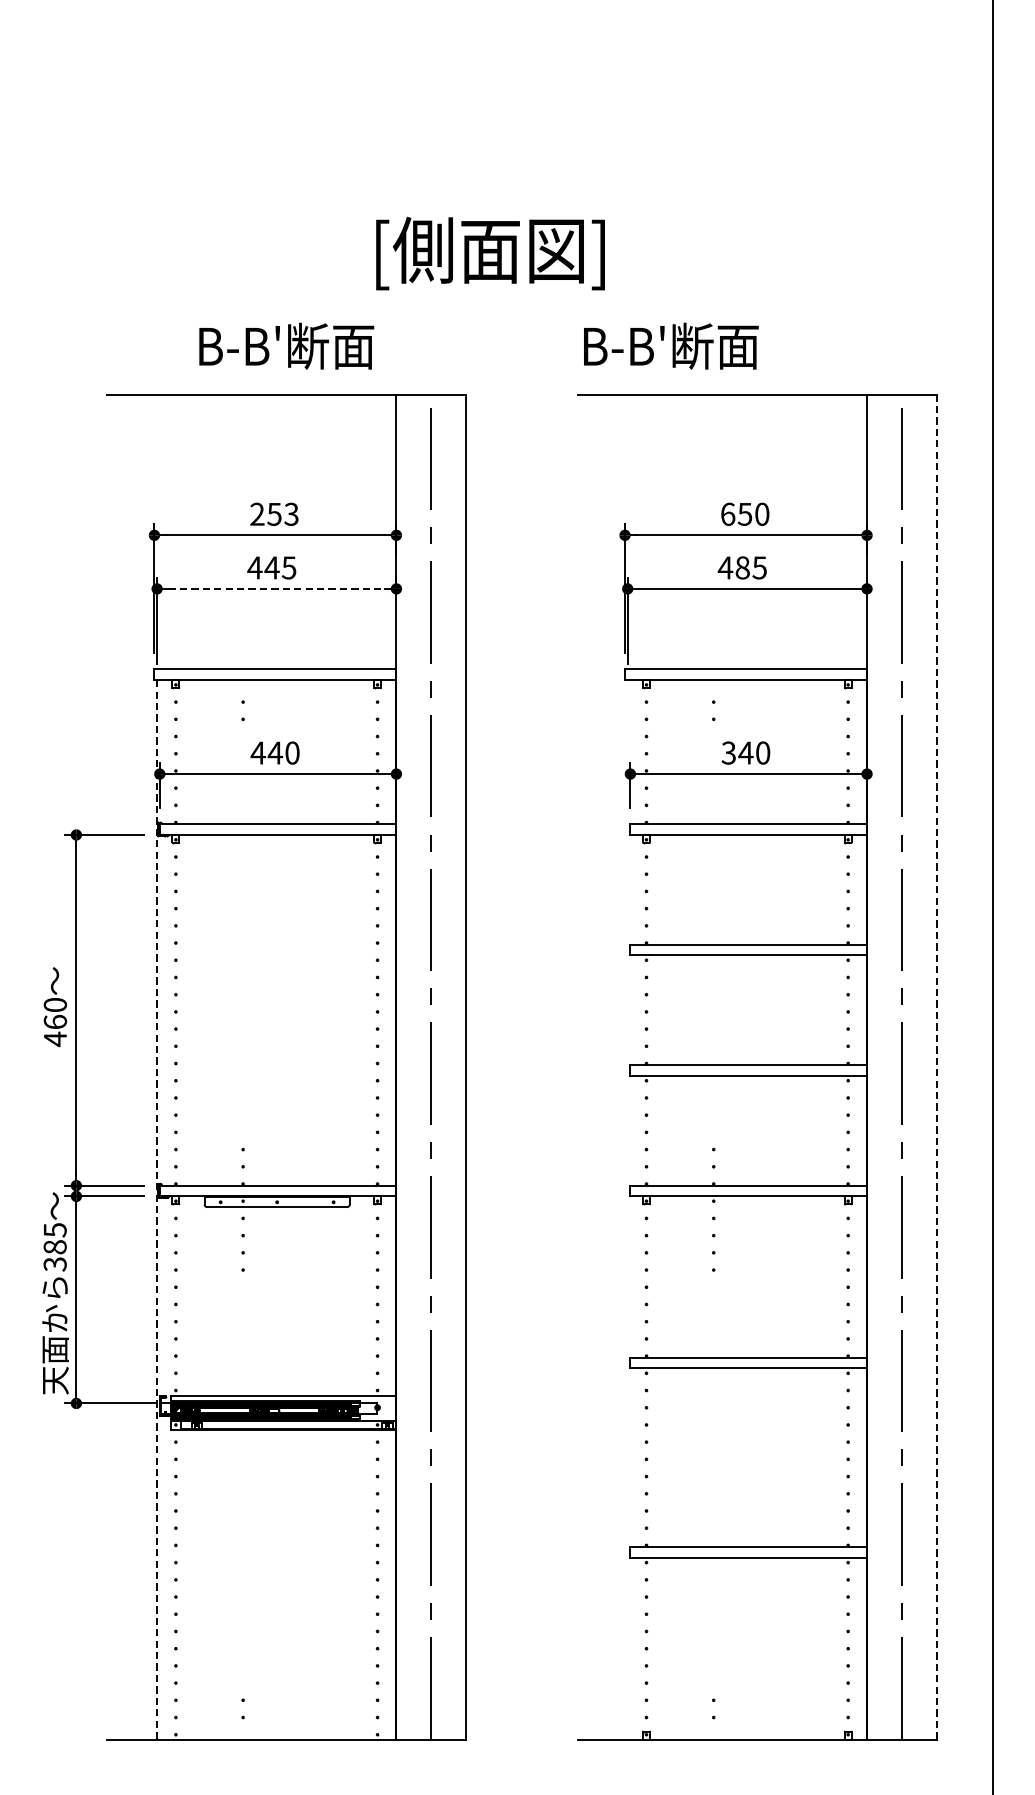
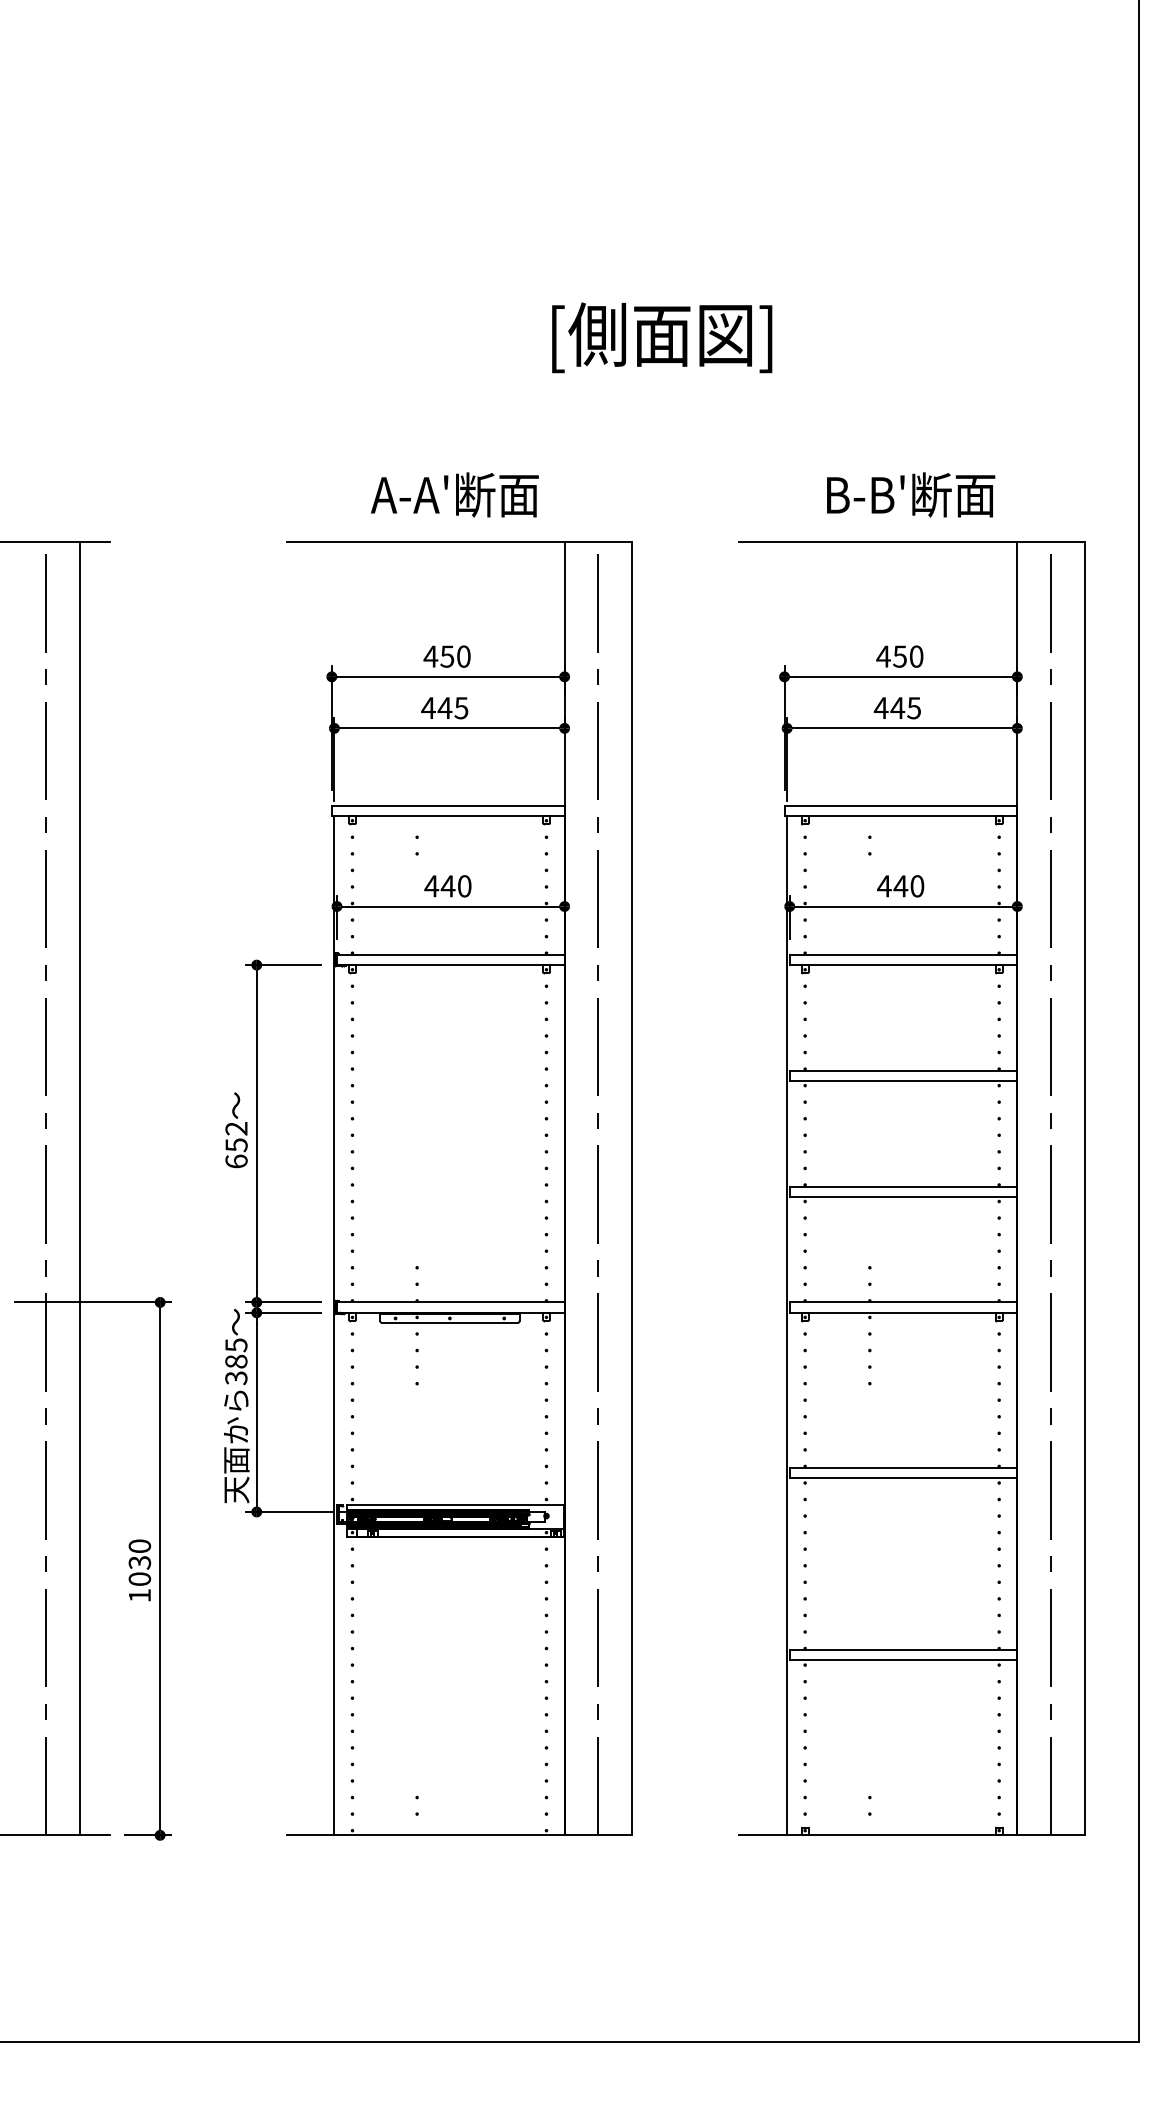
text: (490, 253) -> (662, 337), moved
text: (285, 345) -> (457, 494), B-B'断面 -> A-A'断面
text: (671, 345) -> (911, 494), moved
text: (273, 514) -> (446, 656), 253 -> 450
text: (727, 514) -> (883, 656), 650 -> 450
text: (742, 568) -> (897, 708), 485 -> 445
line: (277, 589) -> (450, 728), dashed -> solid
text: (728, 753) -> (884, 886), 340 -> 440
text: (55, 1022) -> (236, 1145), 460 -> 652
line: (936, 1067) -> (1084, 1188), dashed -> solid
line: (157, 1209) -> (334, 1325), dashed -> solid
line: (628, 1209) -> (787, 1325), added

